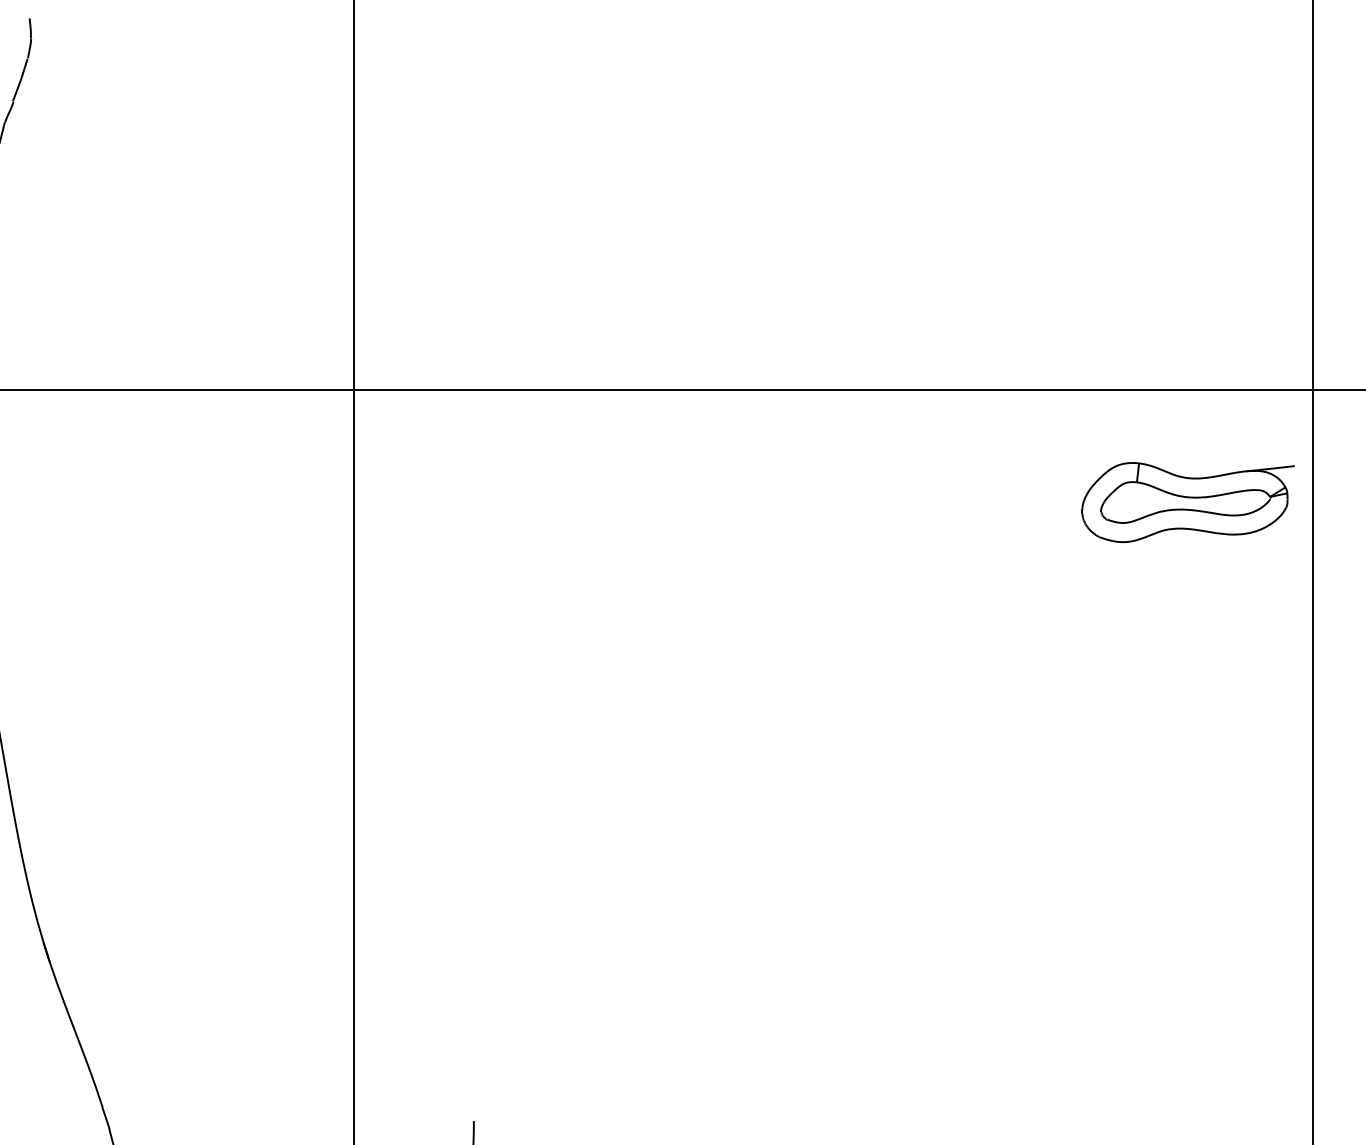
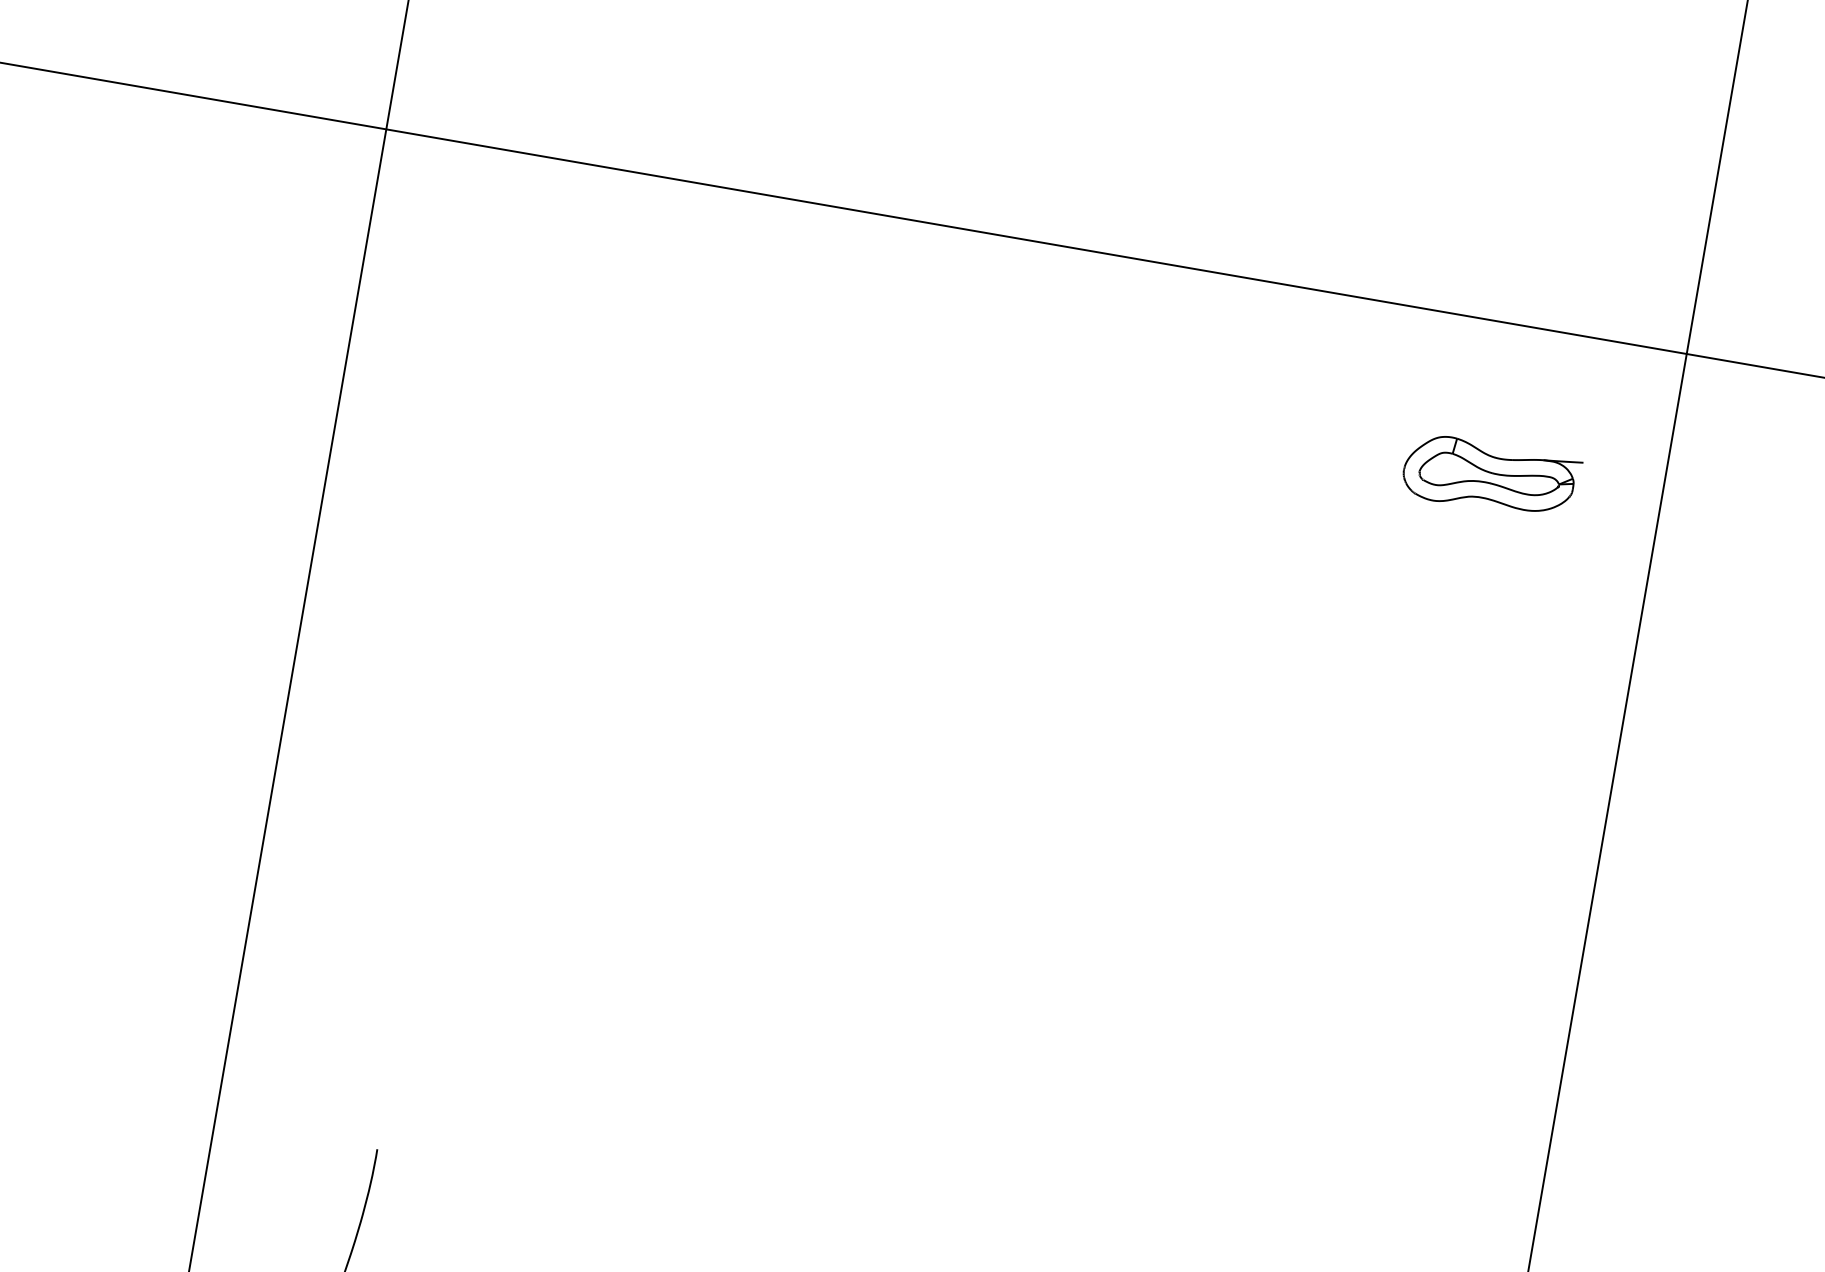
part: (1187, 502) -> (1490, 477), size x0.6

